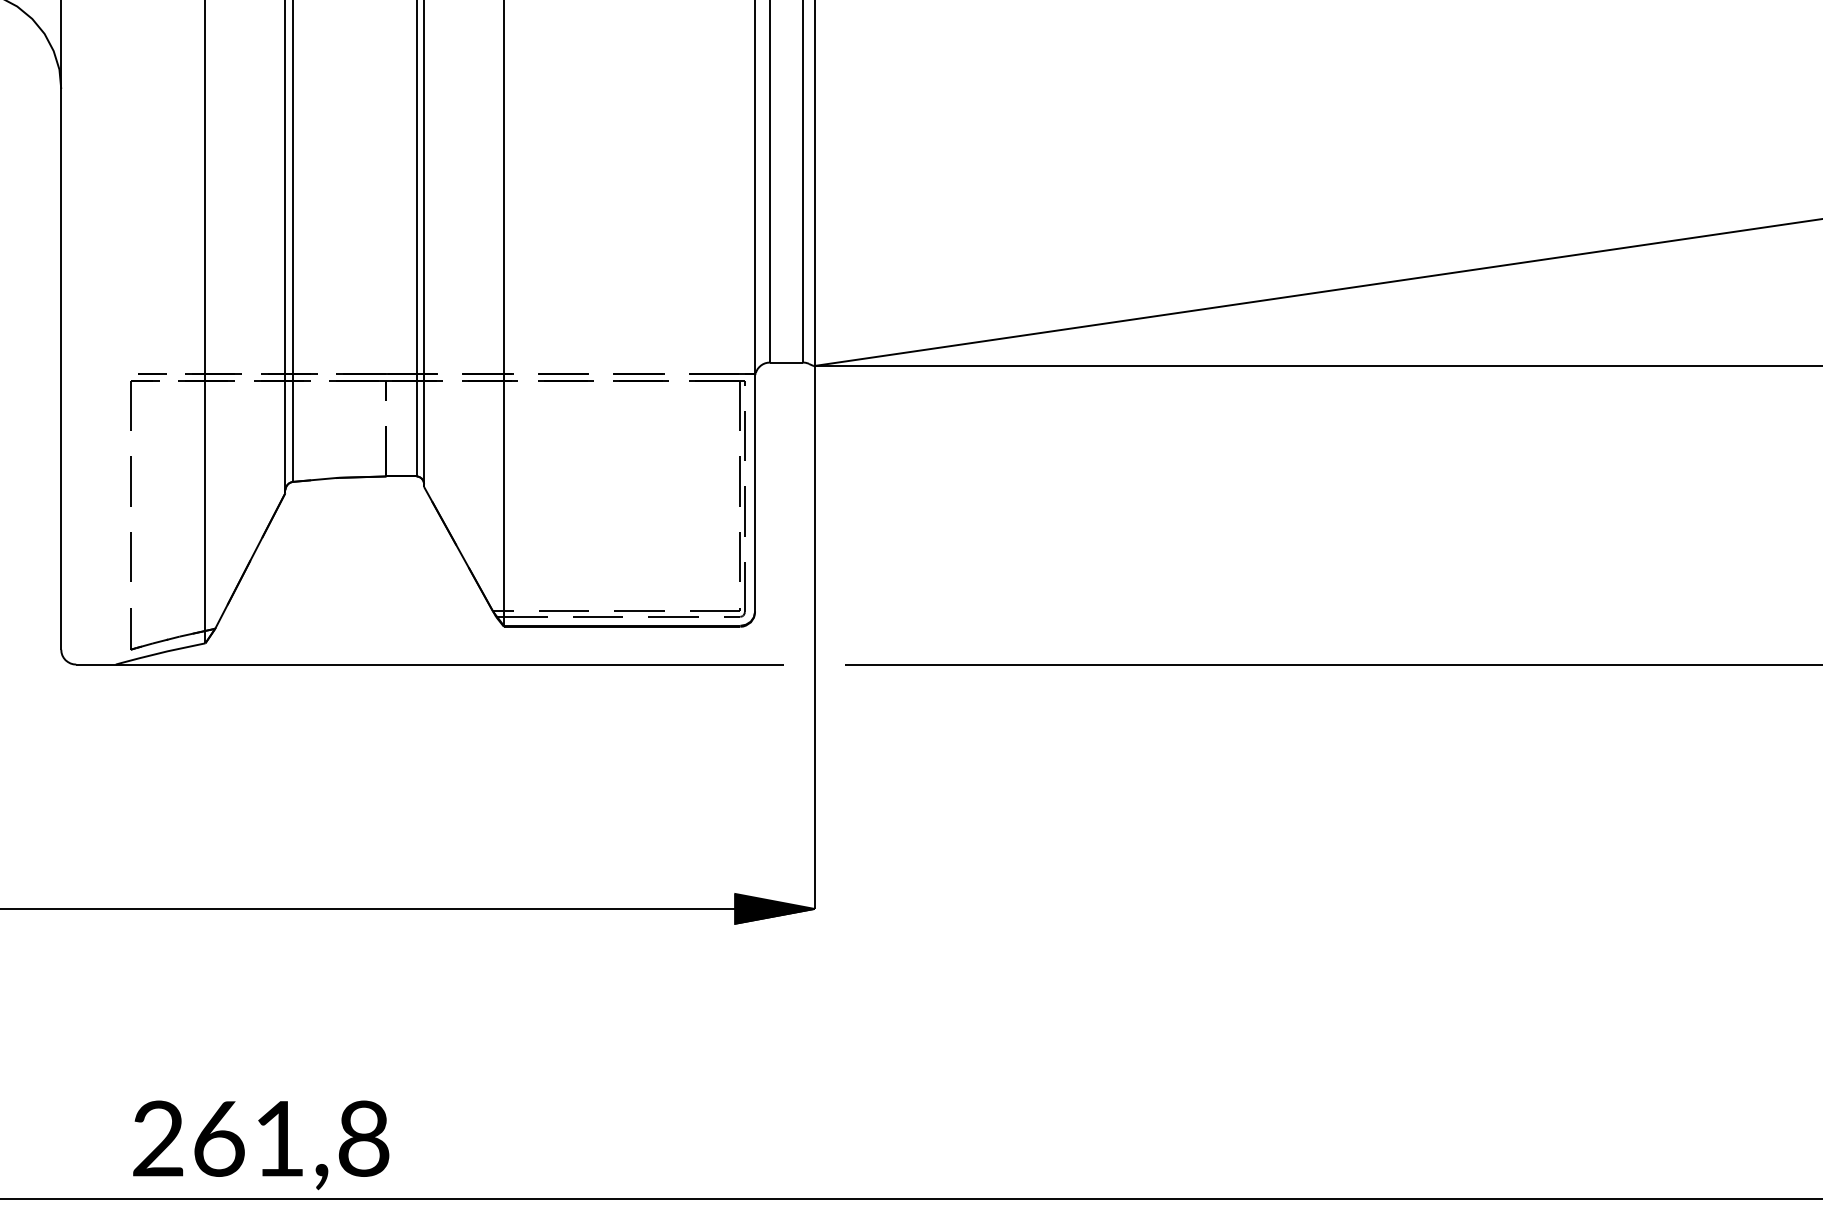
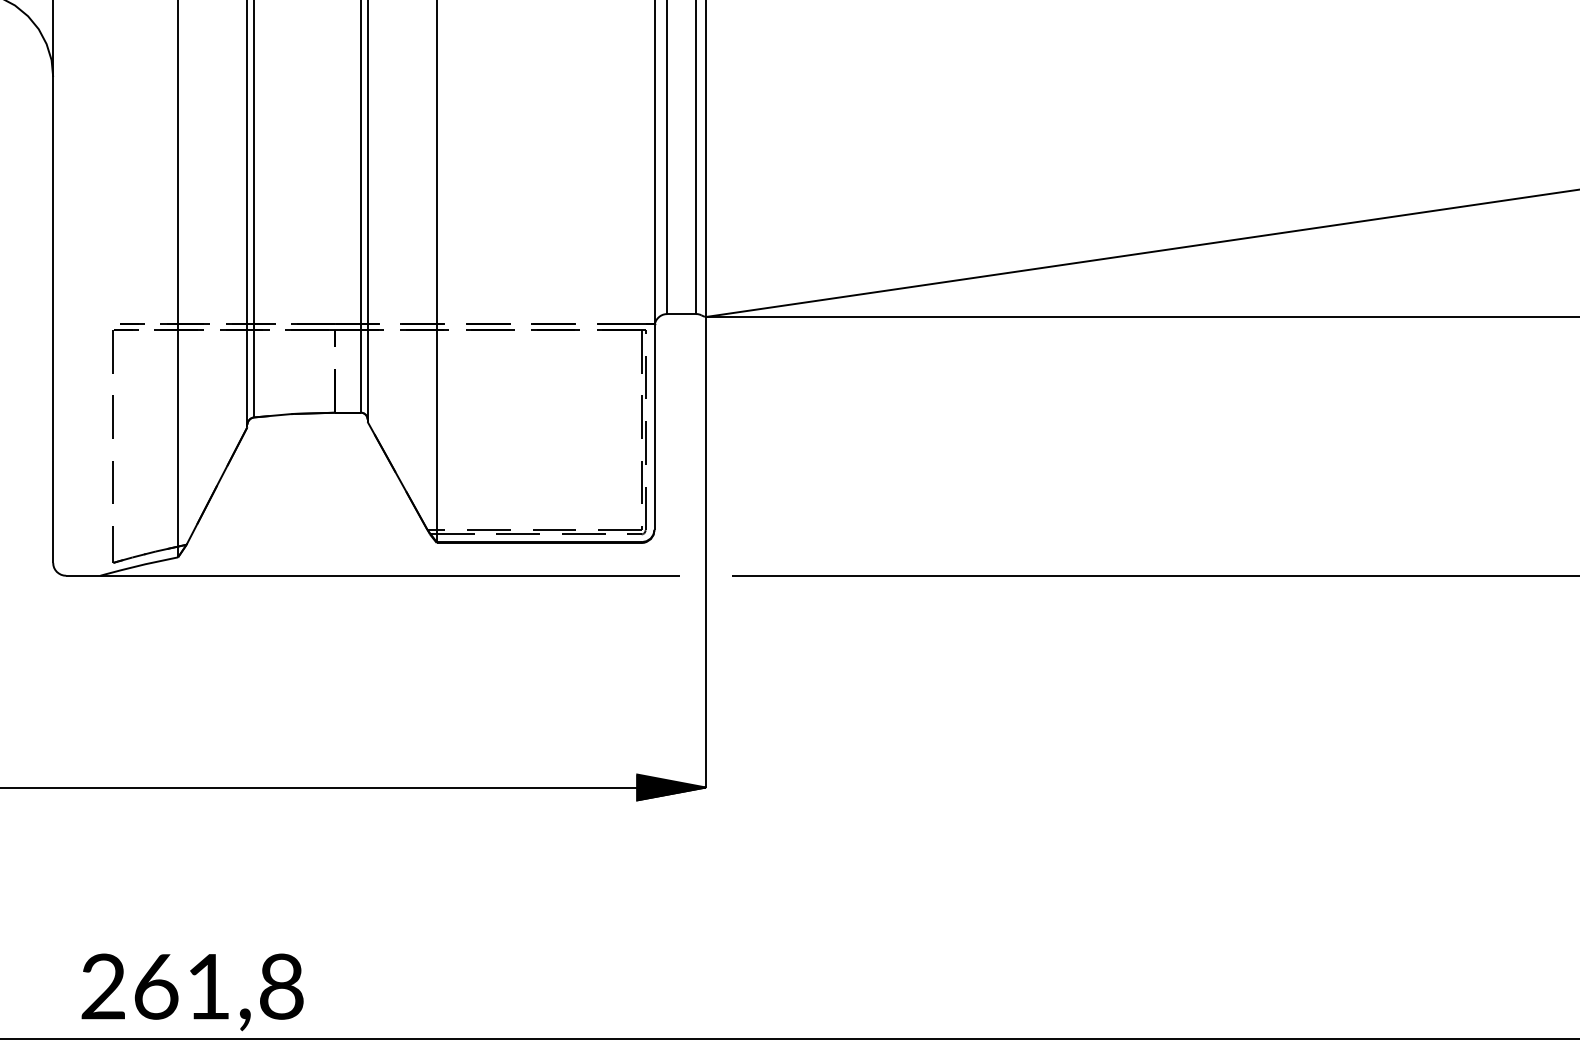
text: (261, 1145) -> (192, 992), moved

